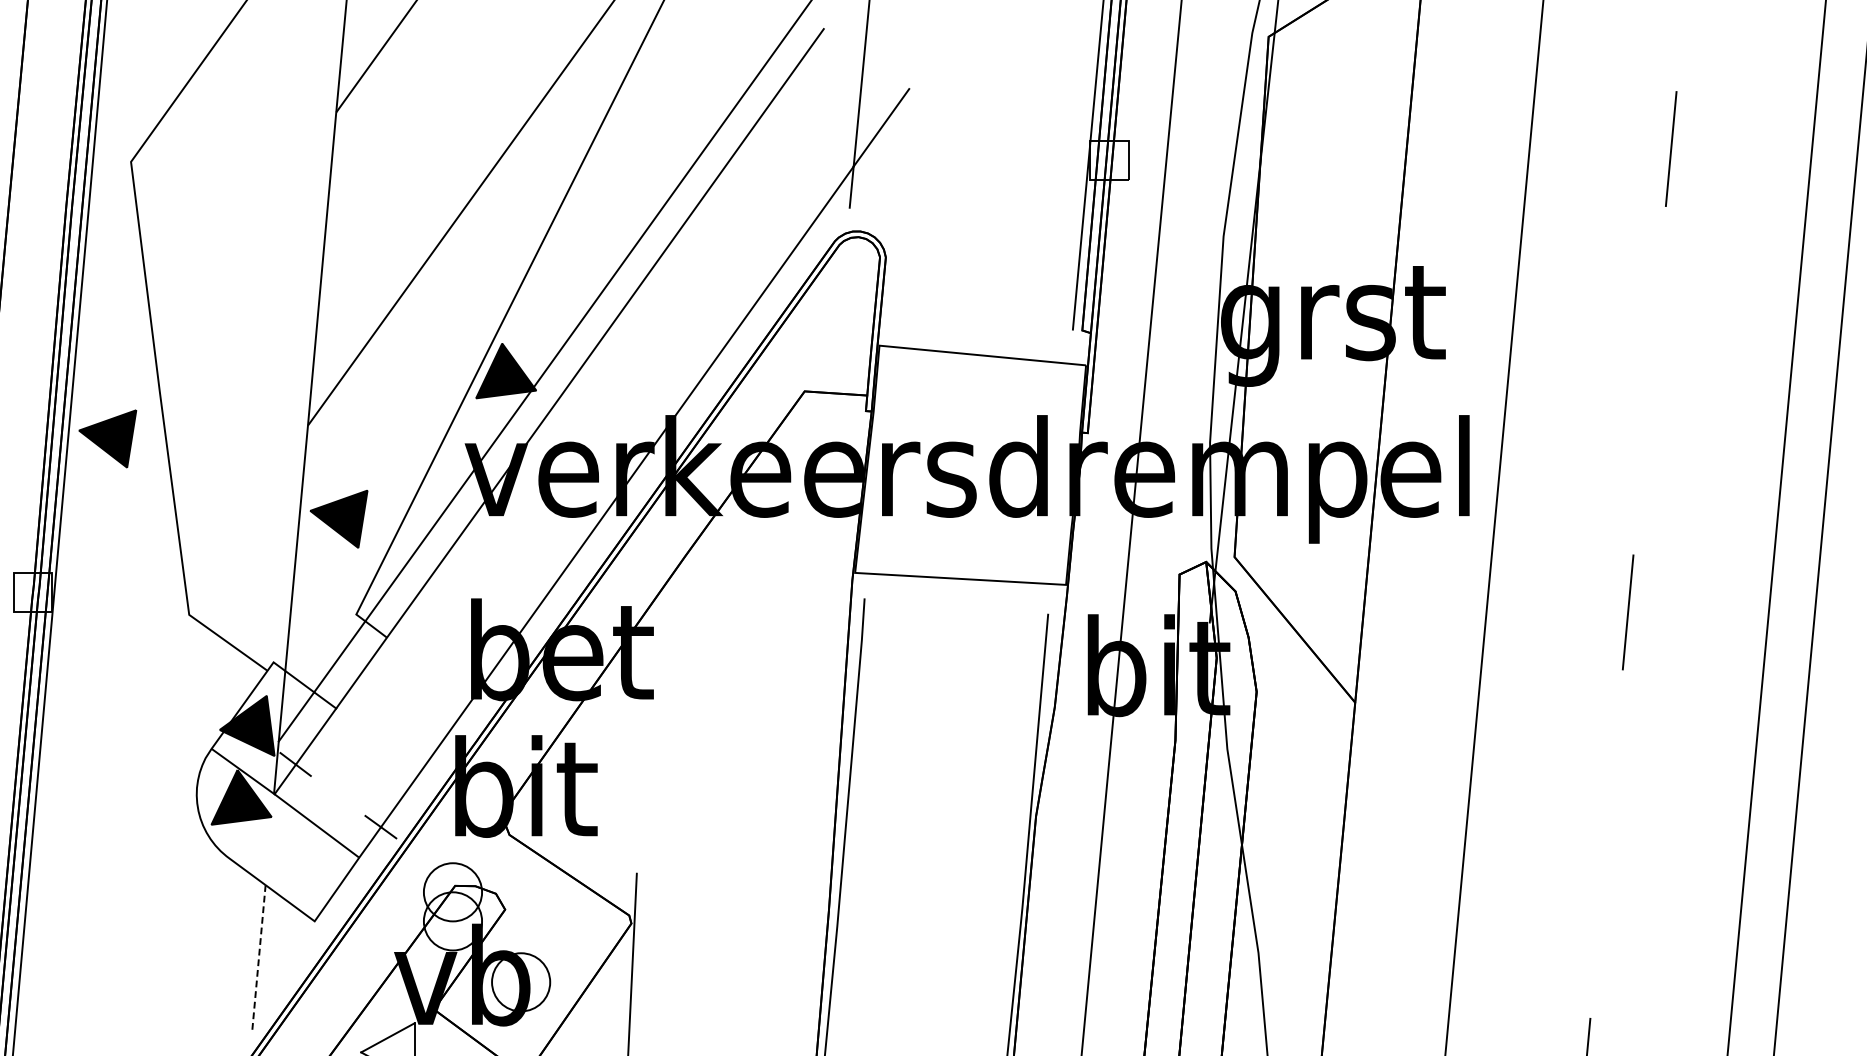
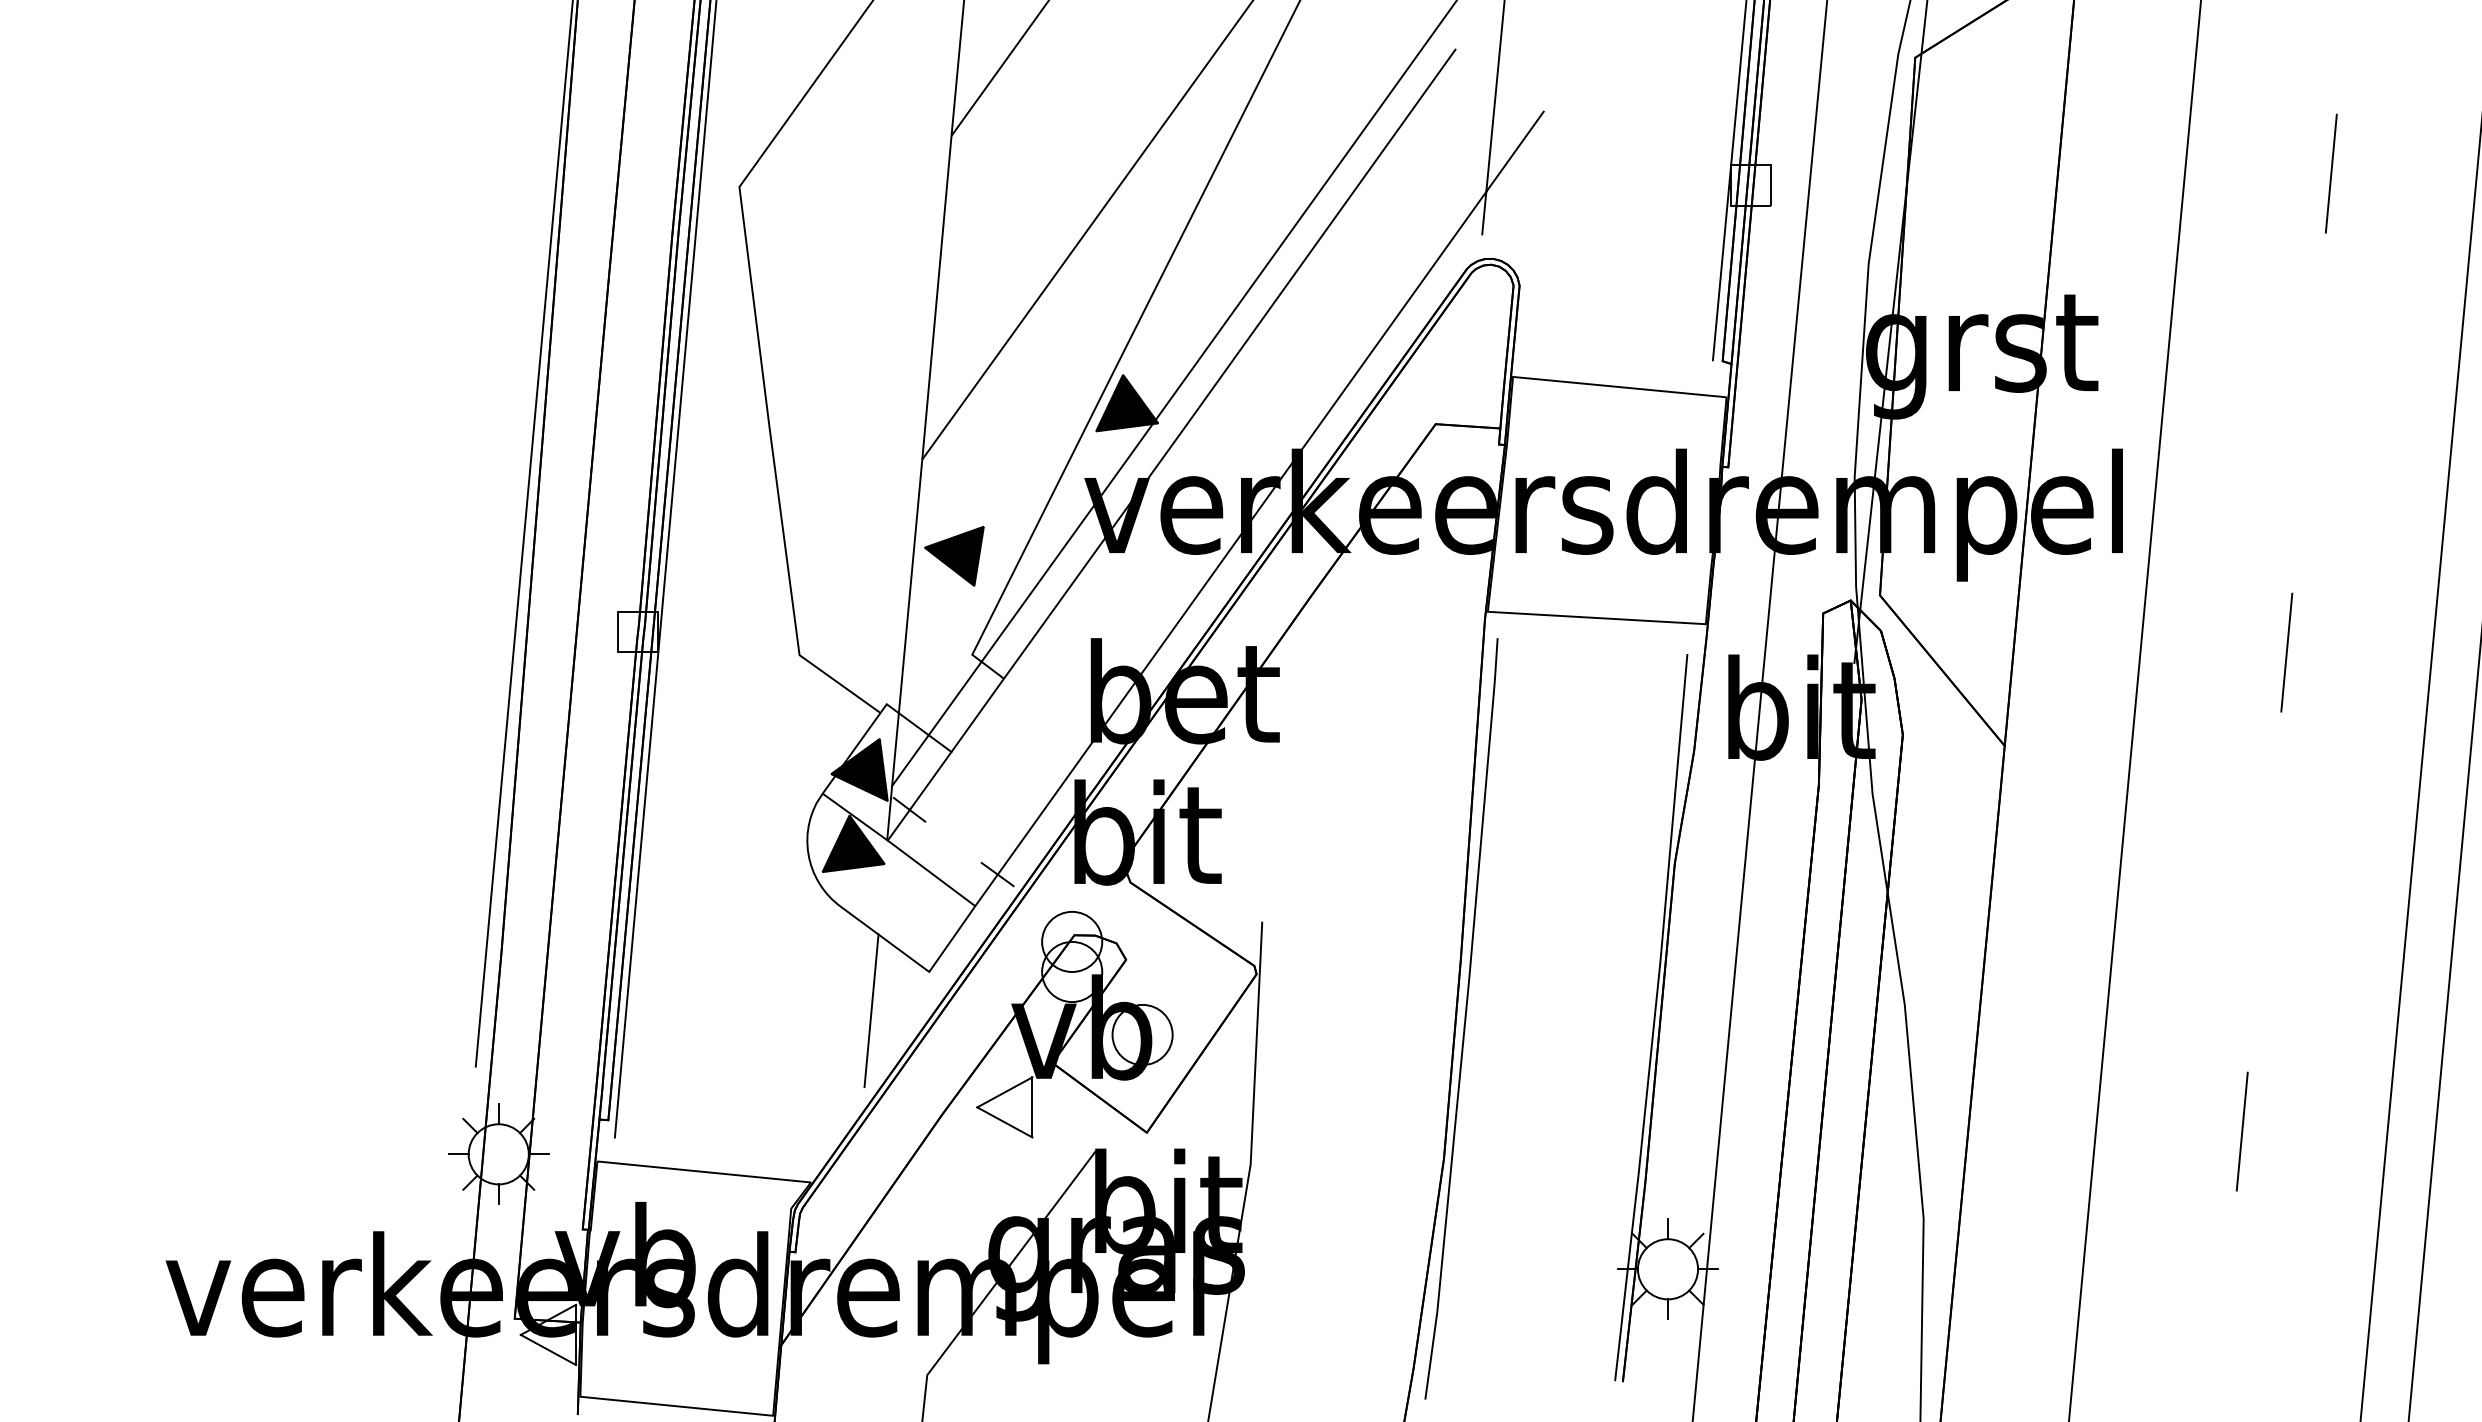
part: (107, 439) -> (715, 473), removed
line: (258, 958) -> (871, 1010), dashed -> solid

